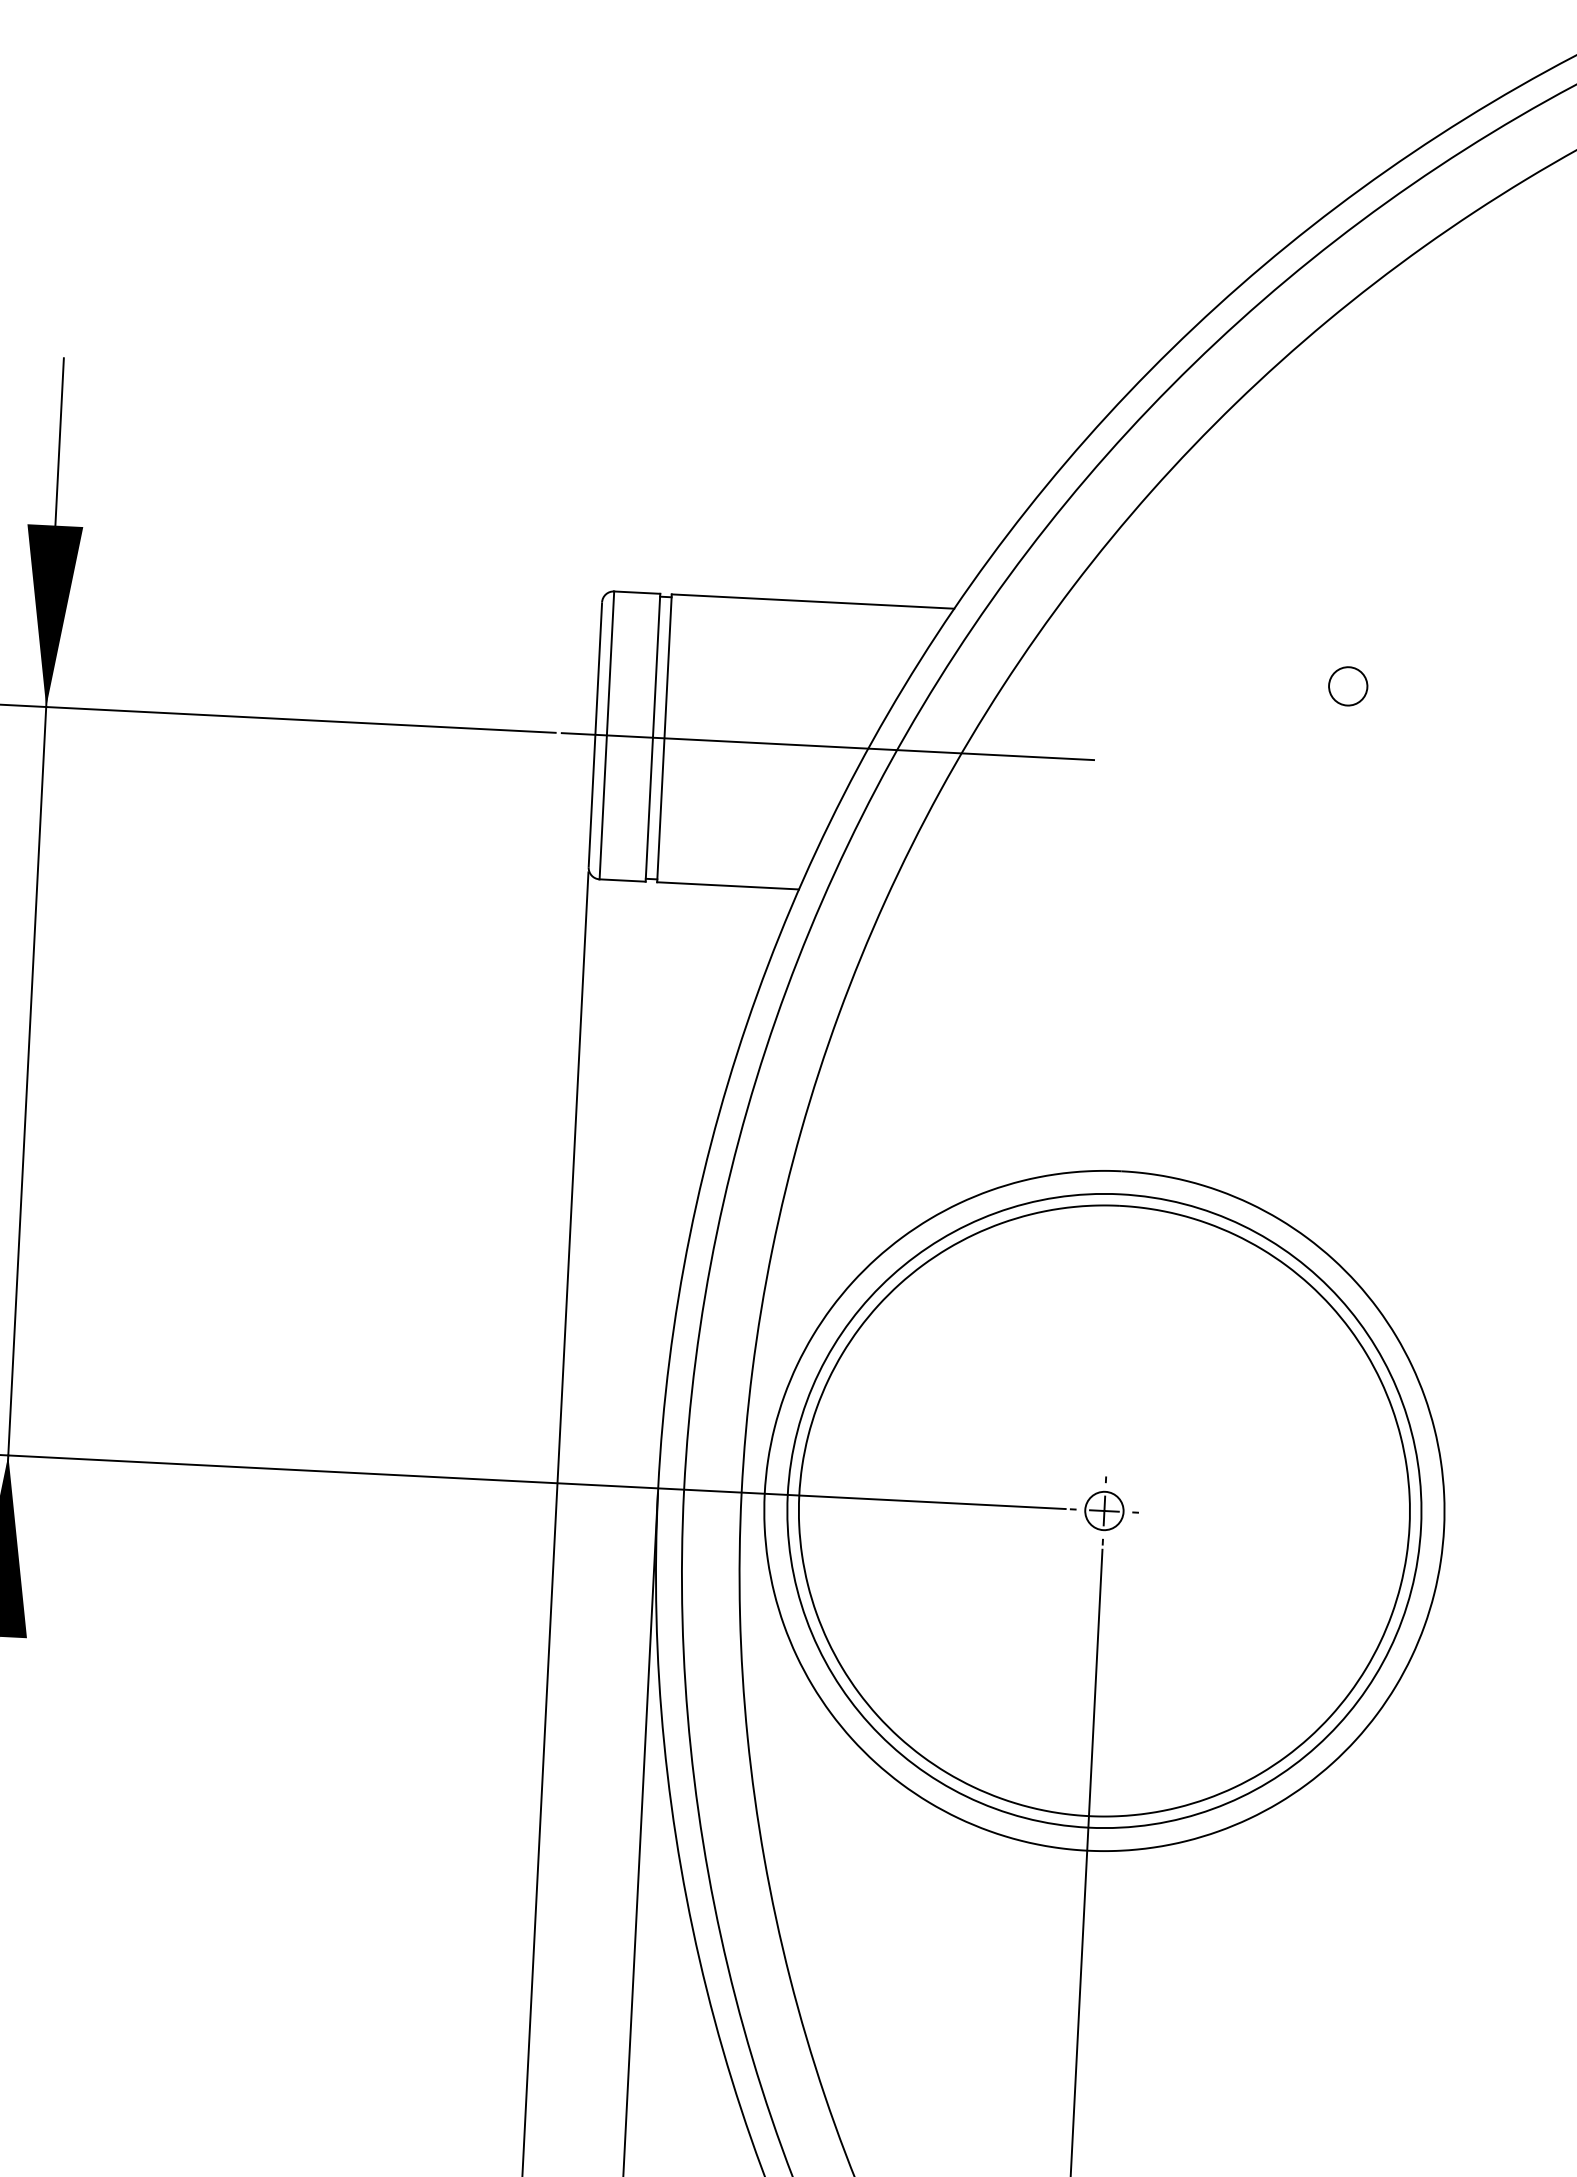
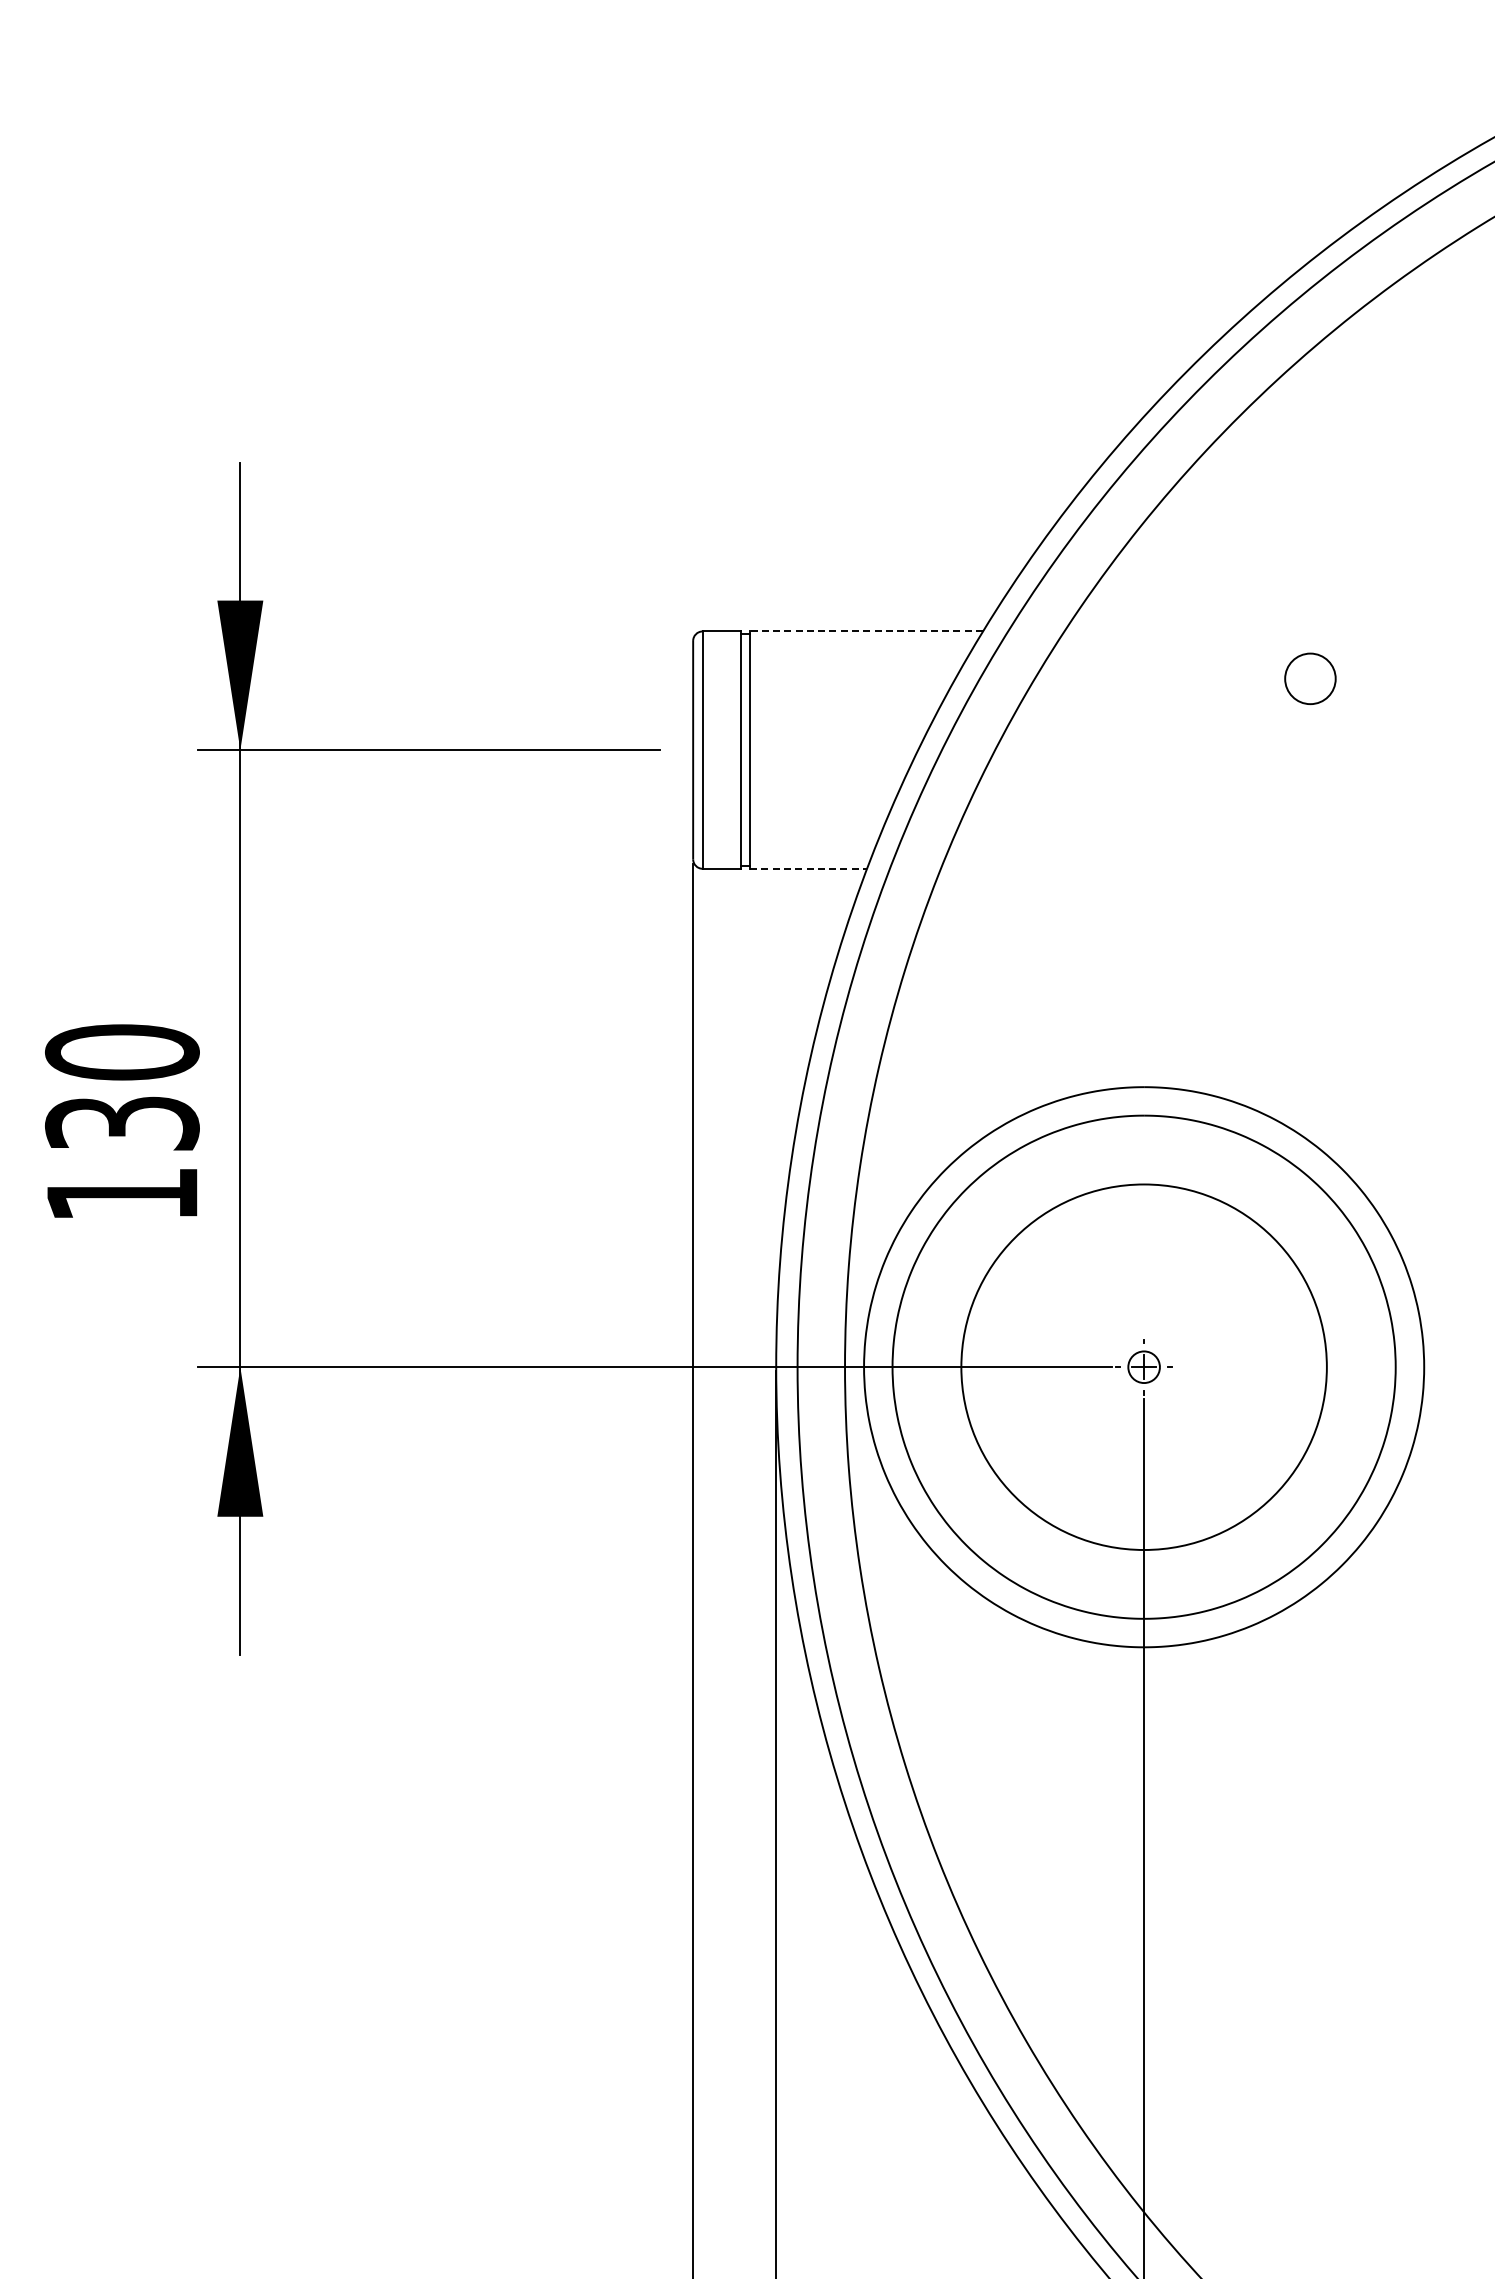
line: (812, 601) -> (866, 631), solid -> dashed
circle: (1347, 685) -> (1309, 678), size x1.6
line: (827, 747) -> (884, 750), removed
line: (729, 885) -> (809, 868), solid -> dashed
circle: (1104, 1511) -> (1144, 1367), size x0.7

